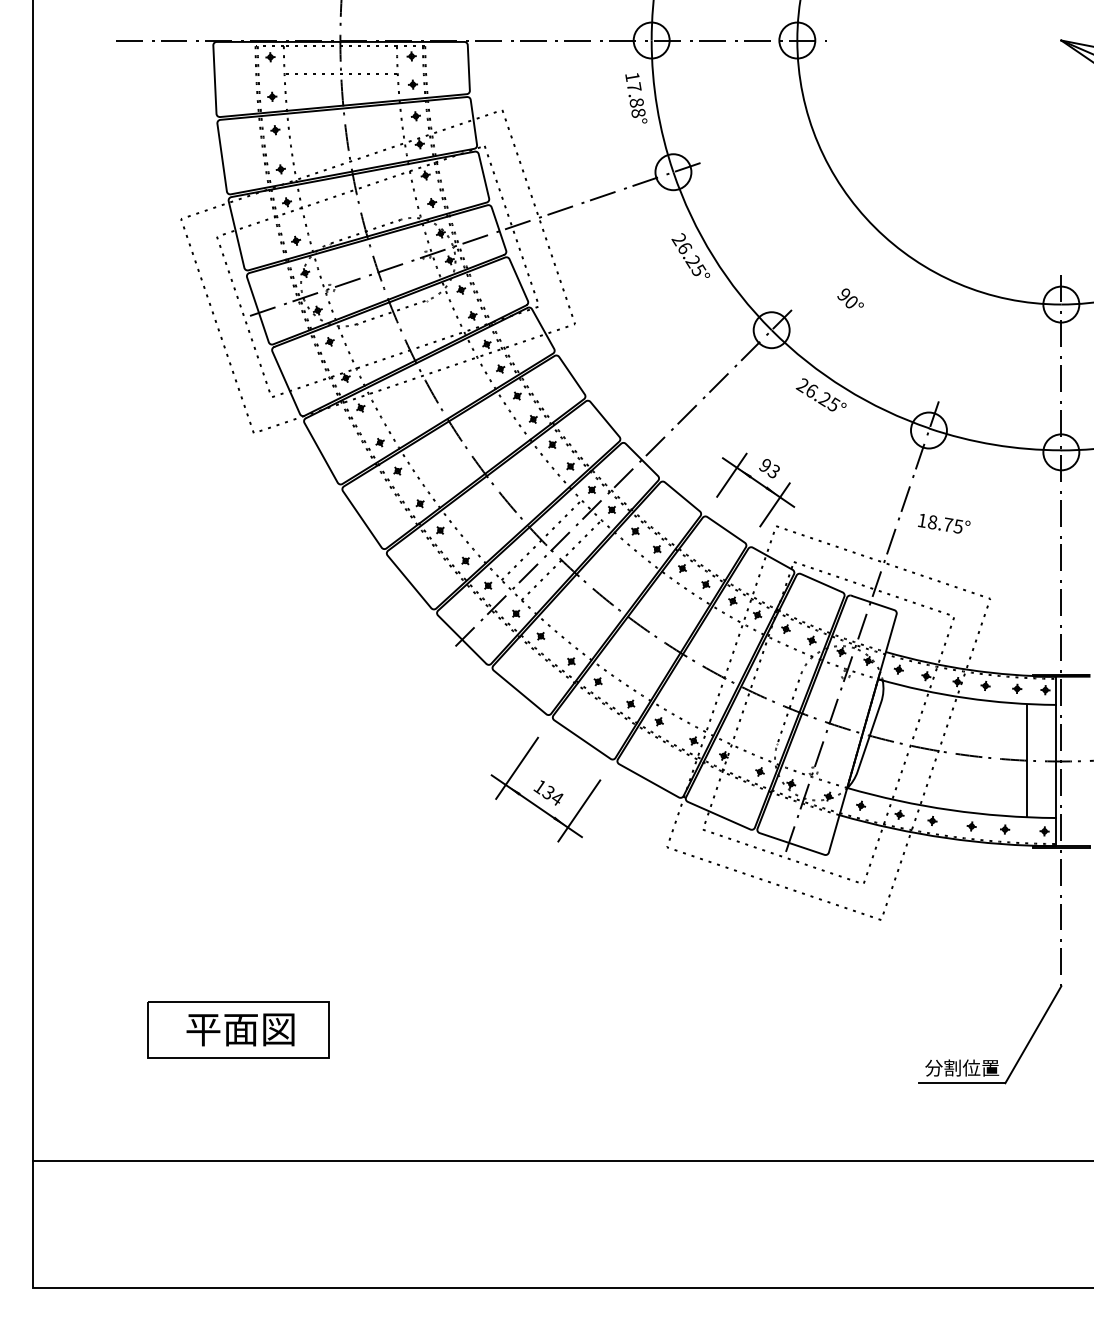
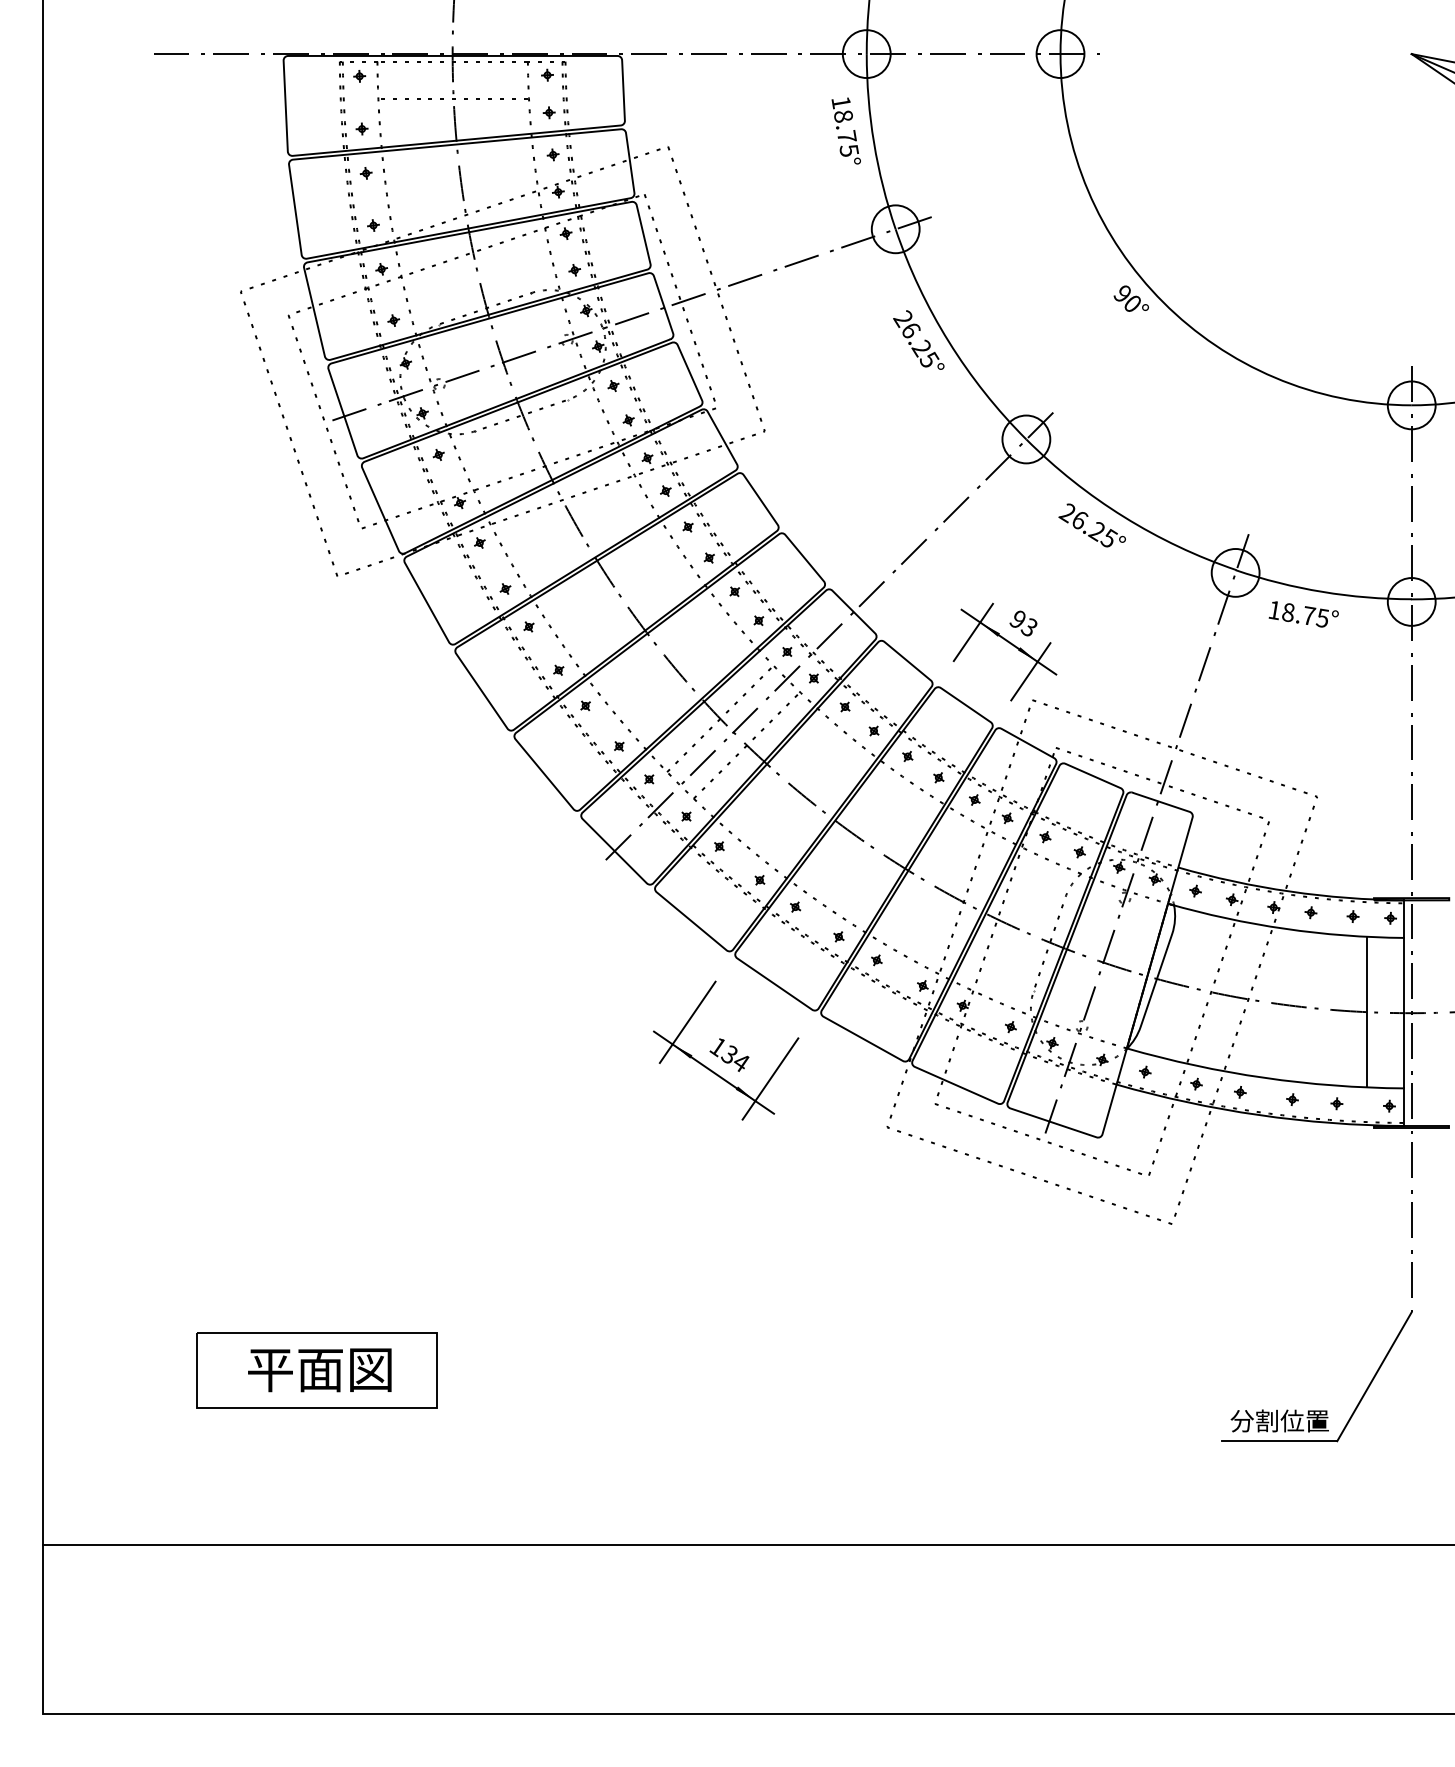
text: (636, 99) -> (846, 132), 17.88° -> 18.75°
text: (850, 298) -> (1131, 298), moved
text: (944, 523) -> (1304, 614), moved

